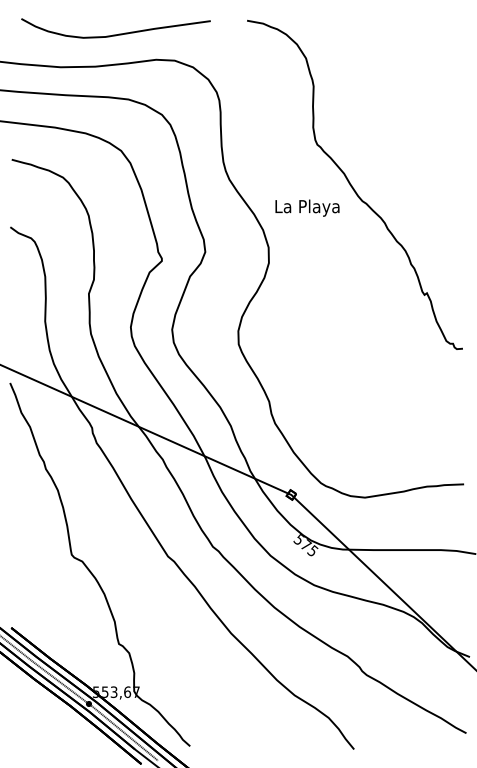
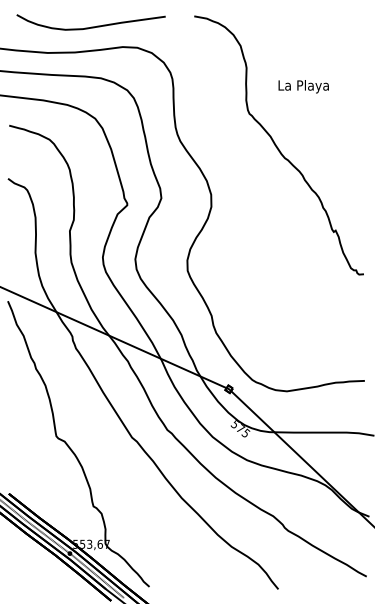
text: (307, 207) -> (303, 86), moved

